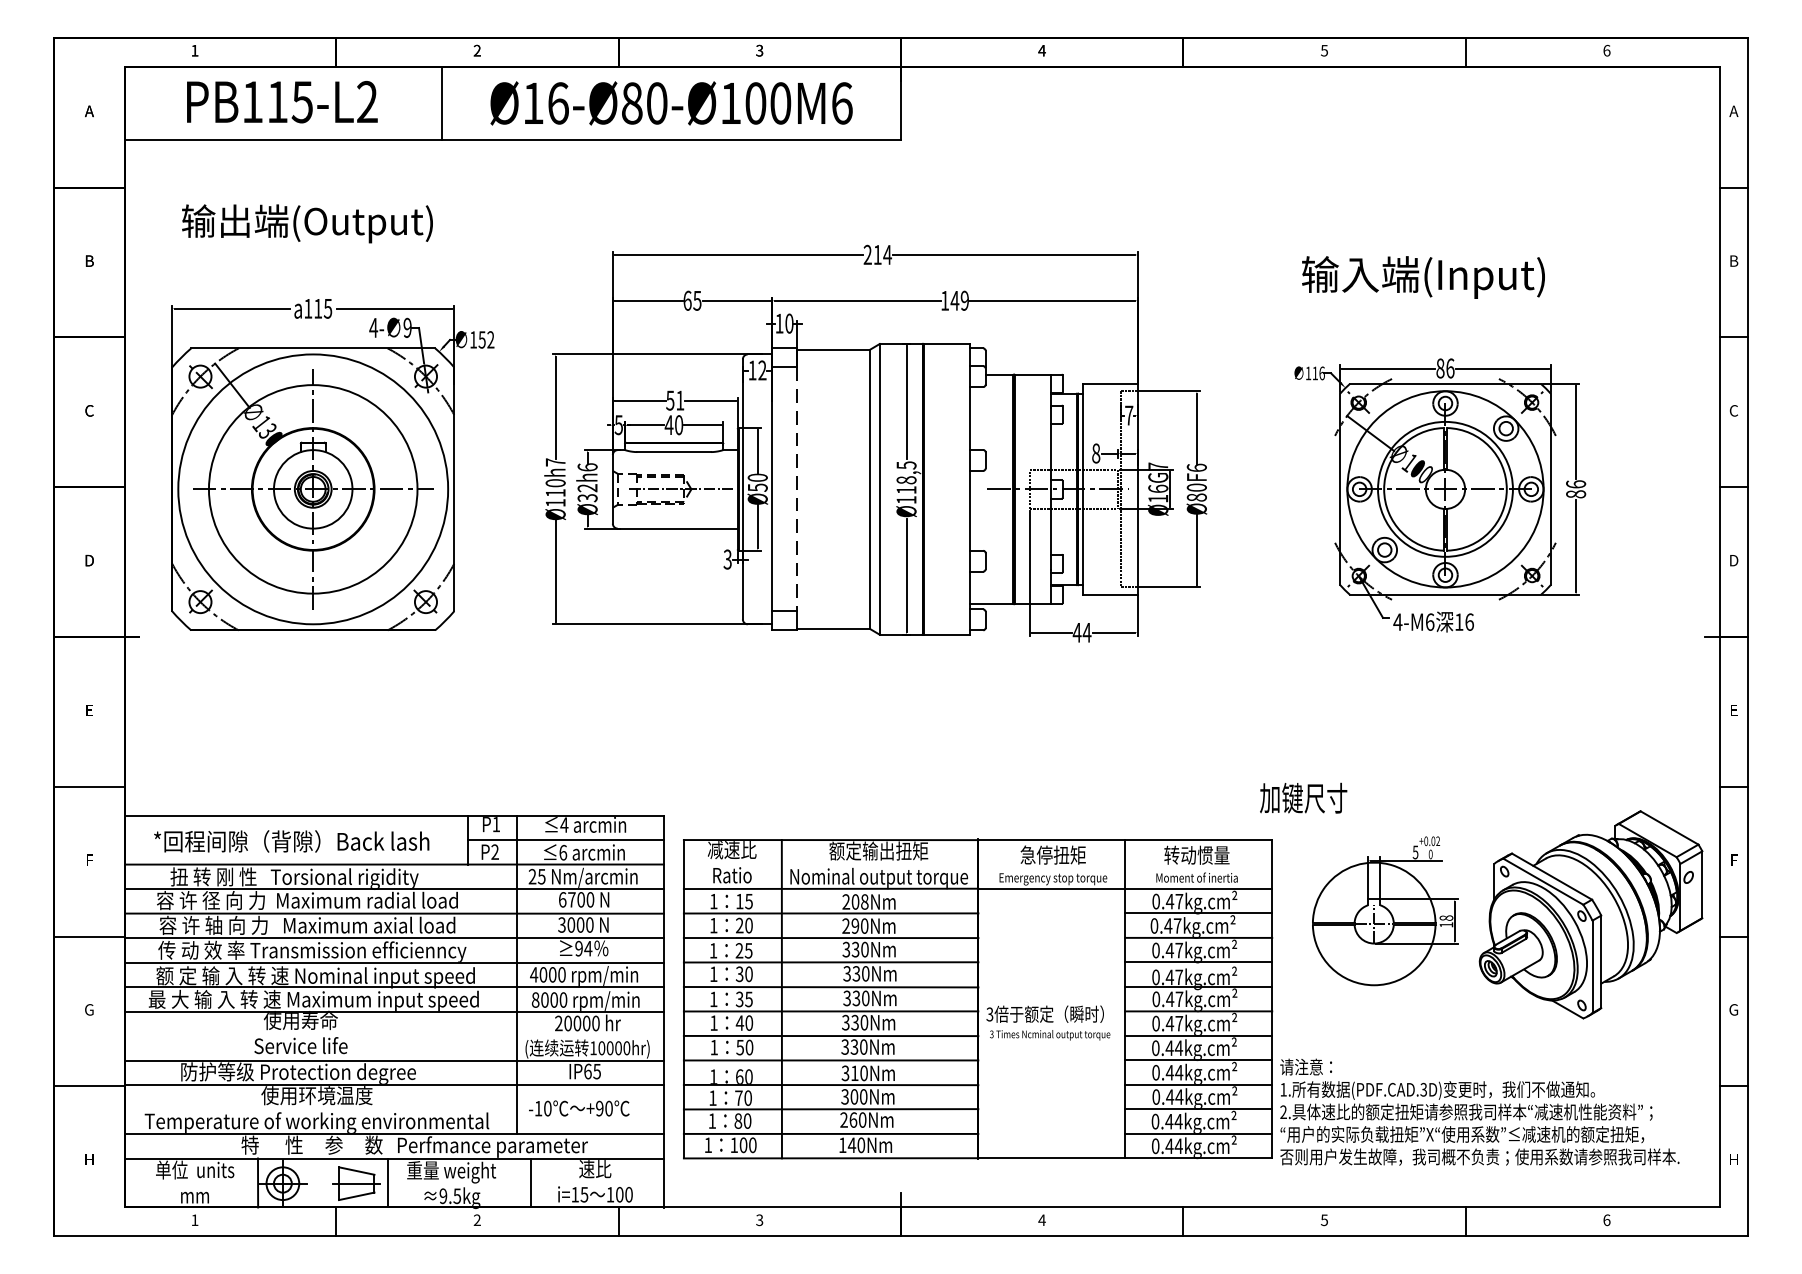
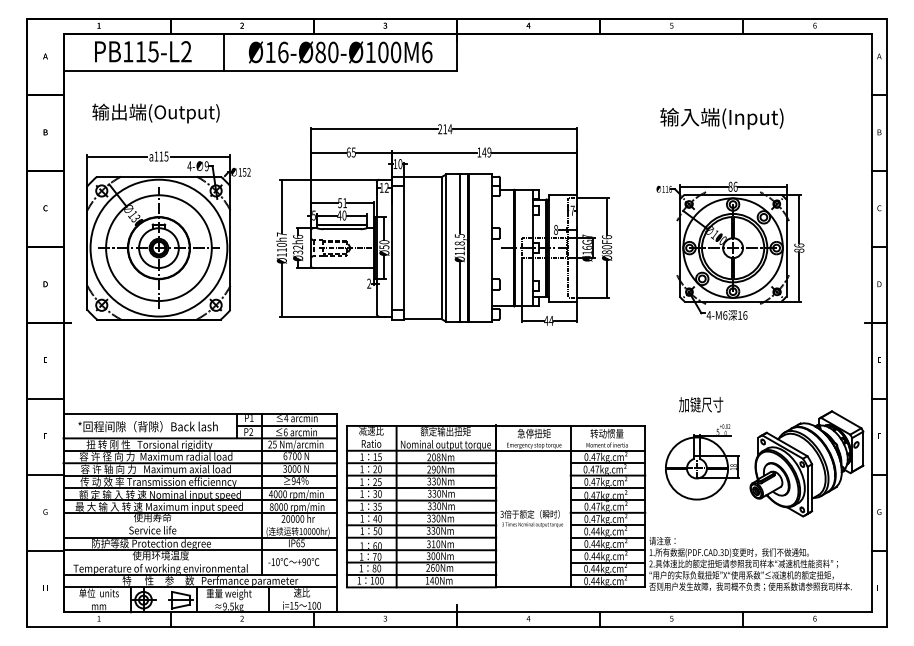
text: (1422, 277) -> (721, 118), moved
line: (797, 490) -> (404, 248), dashed -> solid
text: (728, 561) -> (369, 284), 3 -> 2
text: (1304, 797) -> (701, 404), moved

